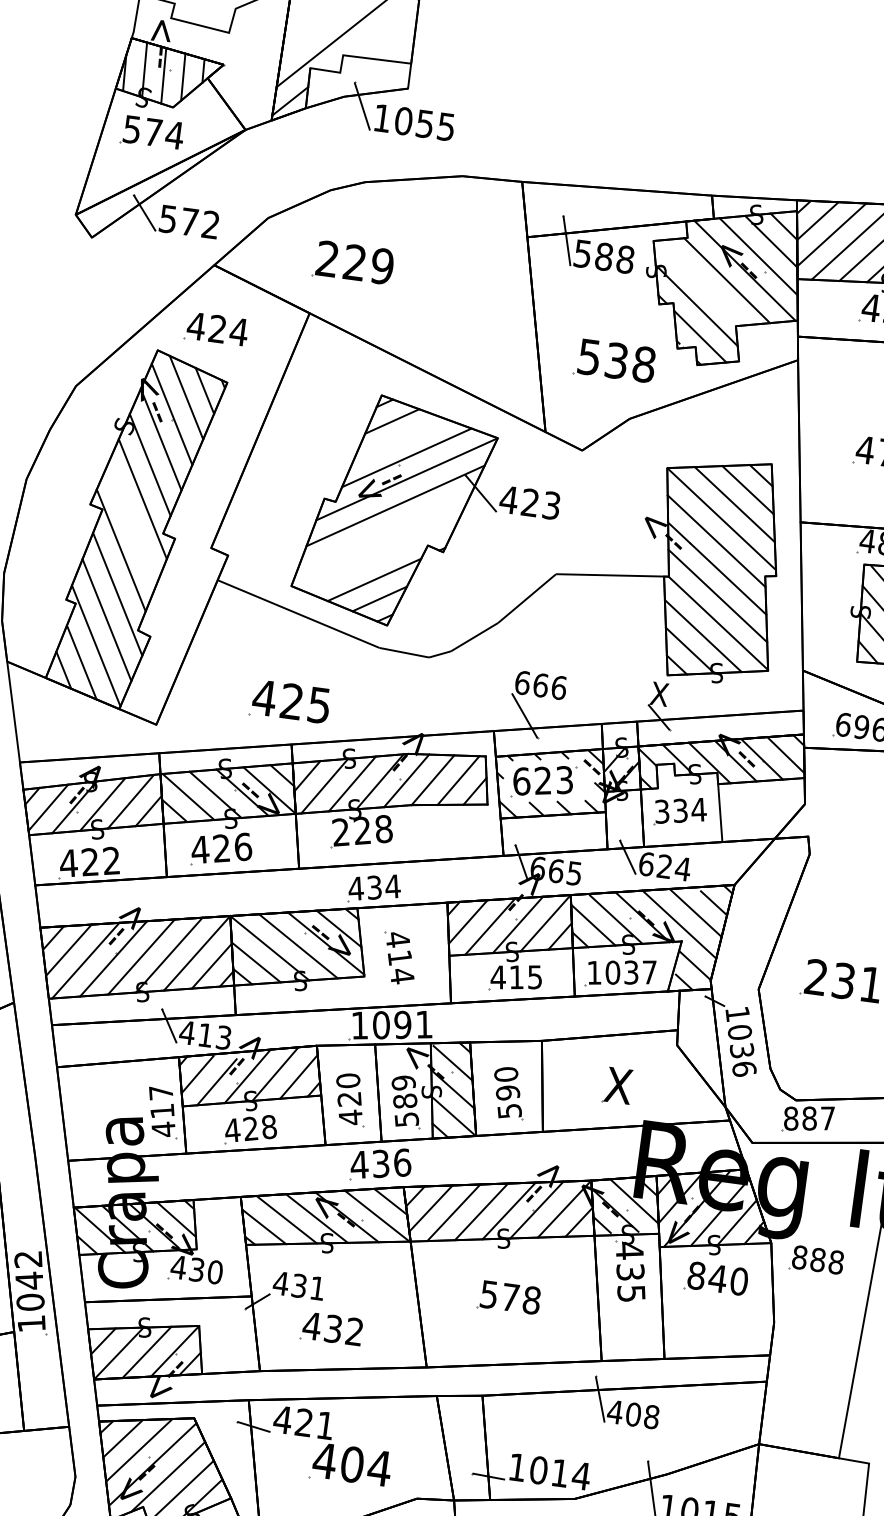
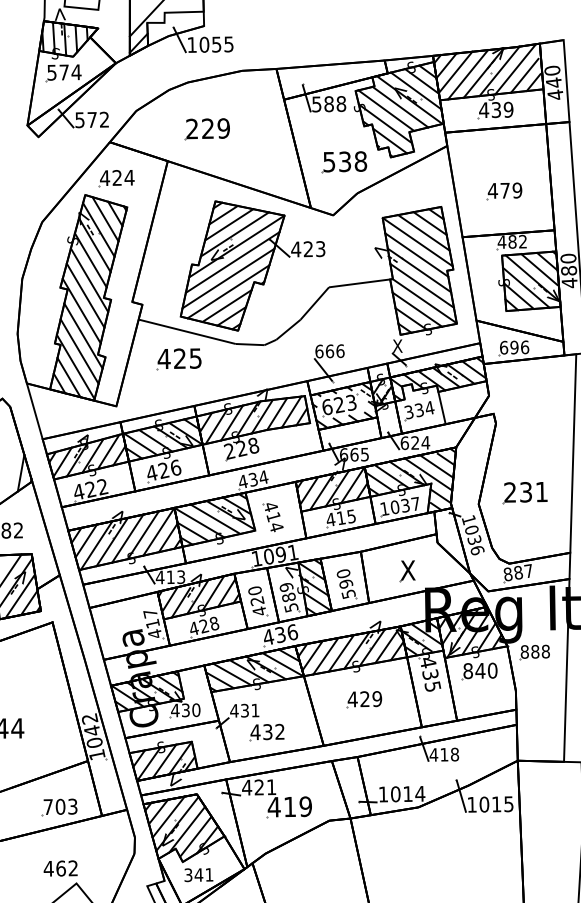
part: (352, 263) -> (206, 129), moved
line: (702, 282) -> (386, 110), added
line: (400, 439) -> (229, 224), added
line: (131, 524) -> (85, 295), added
line: (384, 532) -> (228, 278), added
line: (380, 555) -> (228, 291), added
part: (289, 702) -> (178, 359), moved
text: (509, 1297) -> (364, 699), 578 -> 429
text: (633, 1414) -> (444, 754), 408 -> 418
text: (367, 1465) -> (298, 806), 404 -> 419

